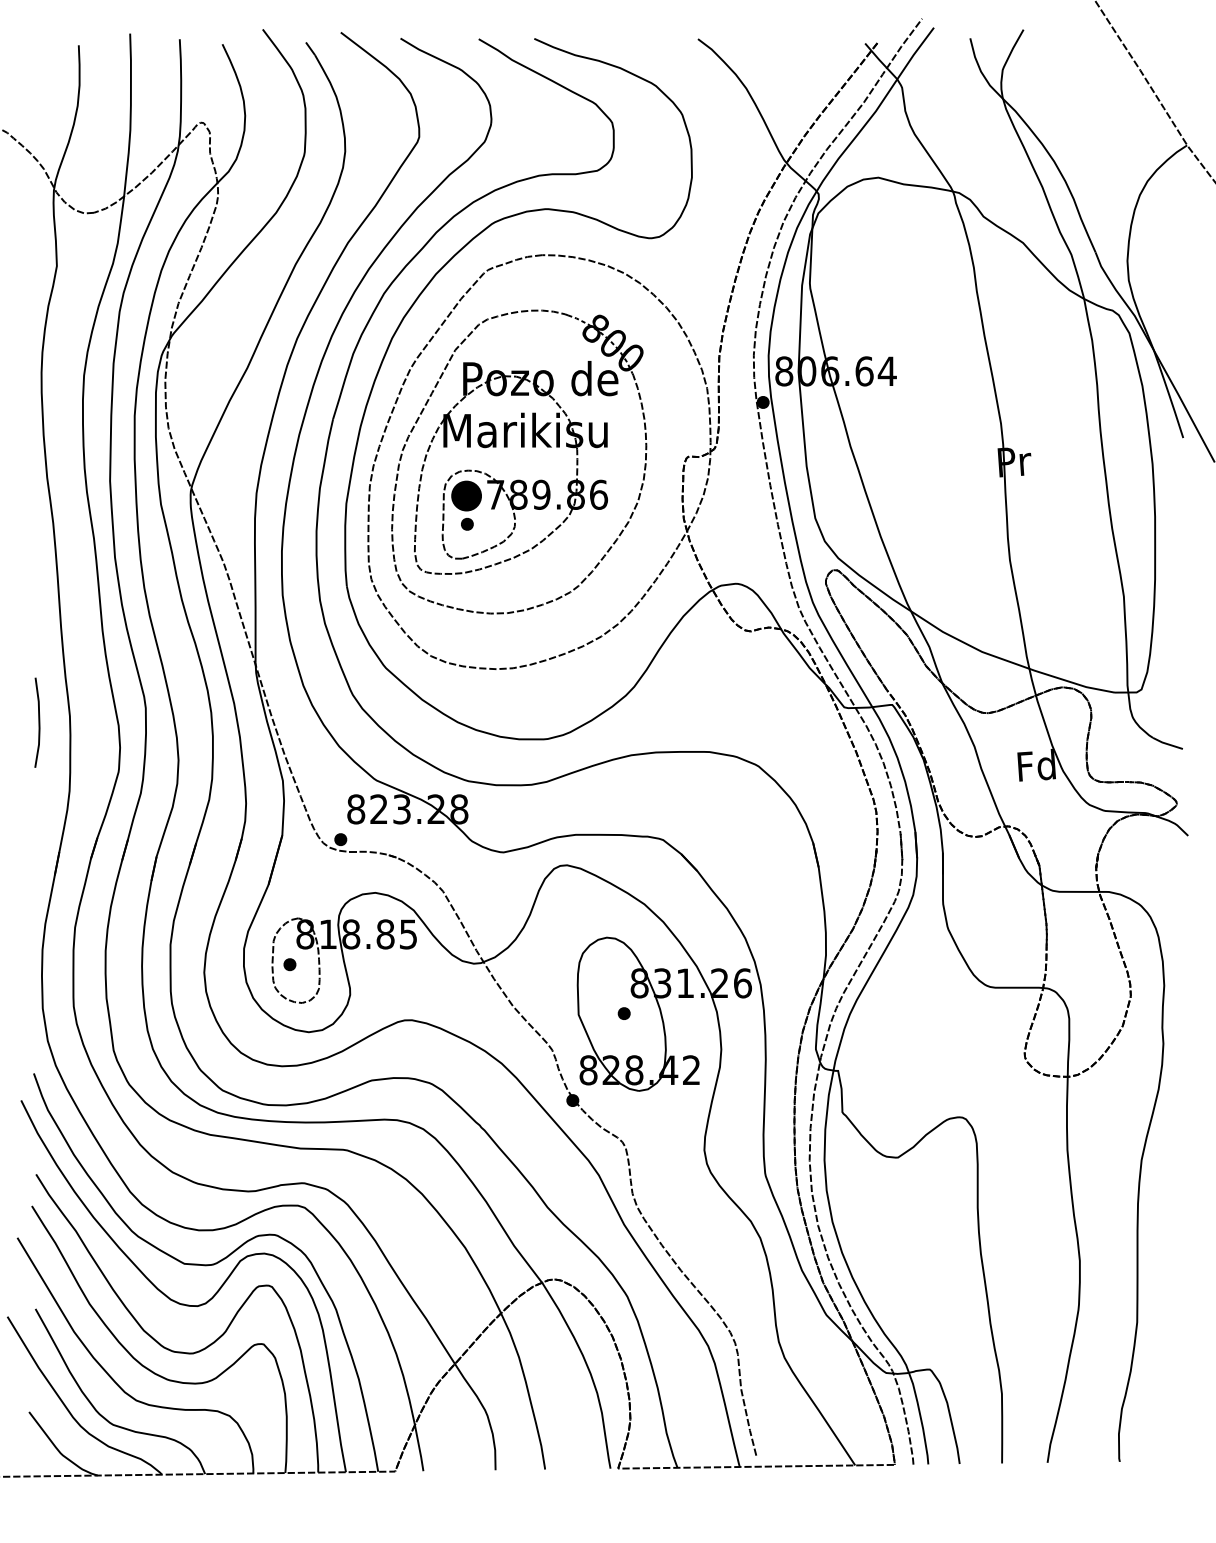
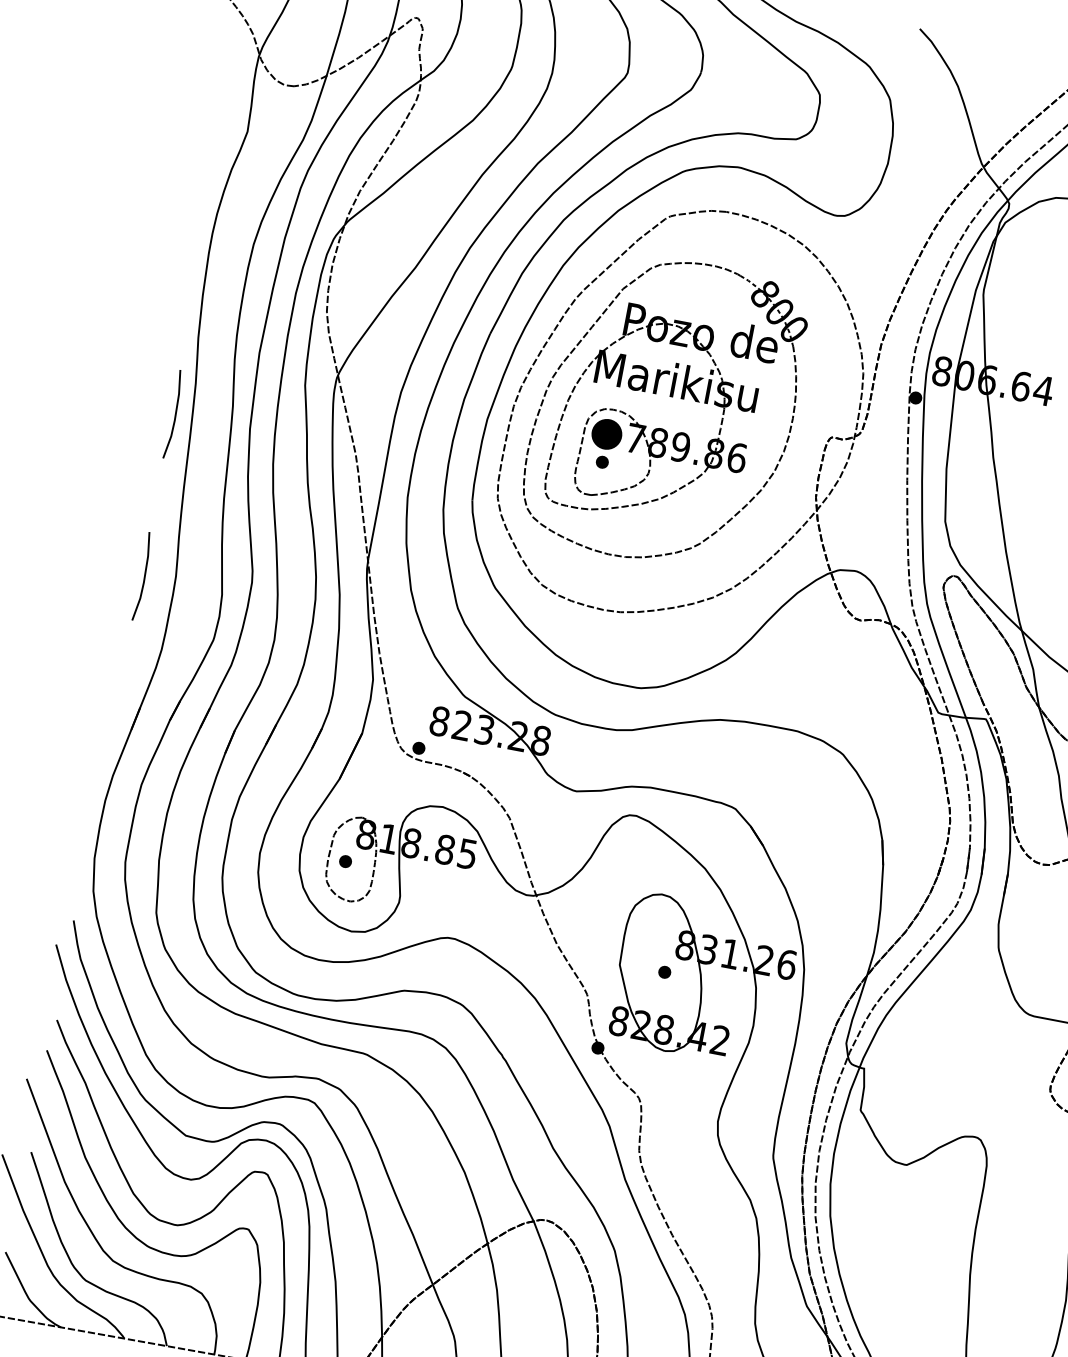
line: (38, 557) -> (174, 414), added

